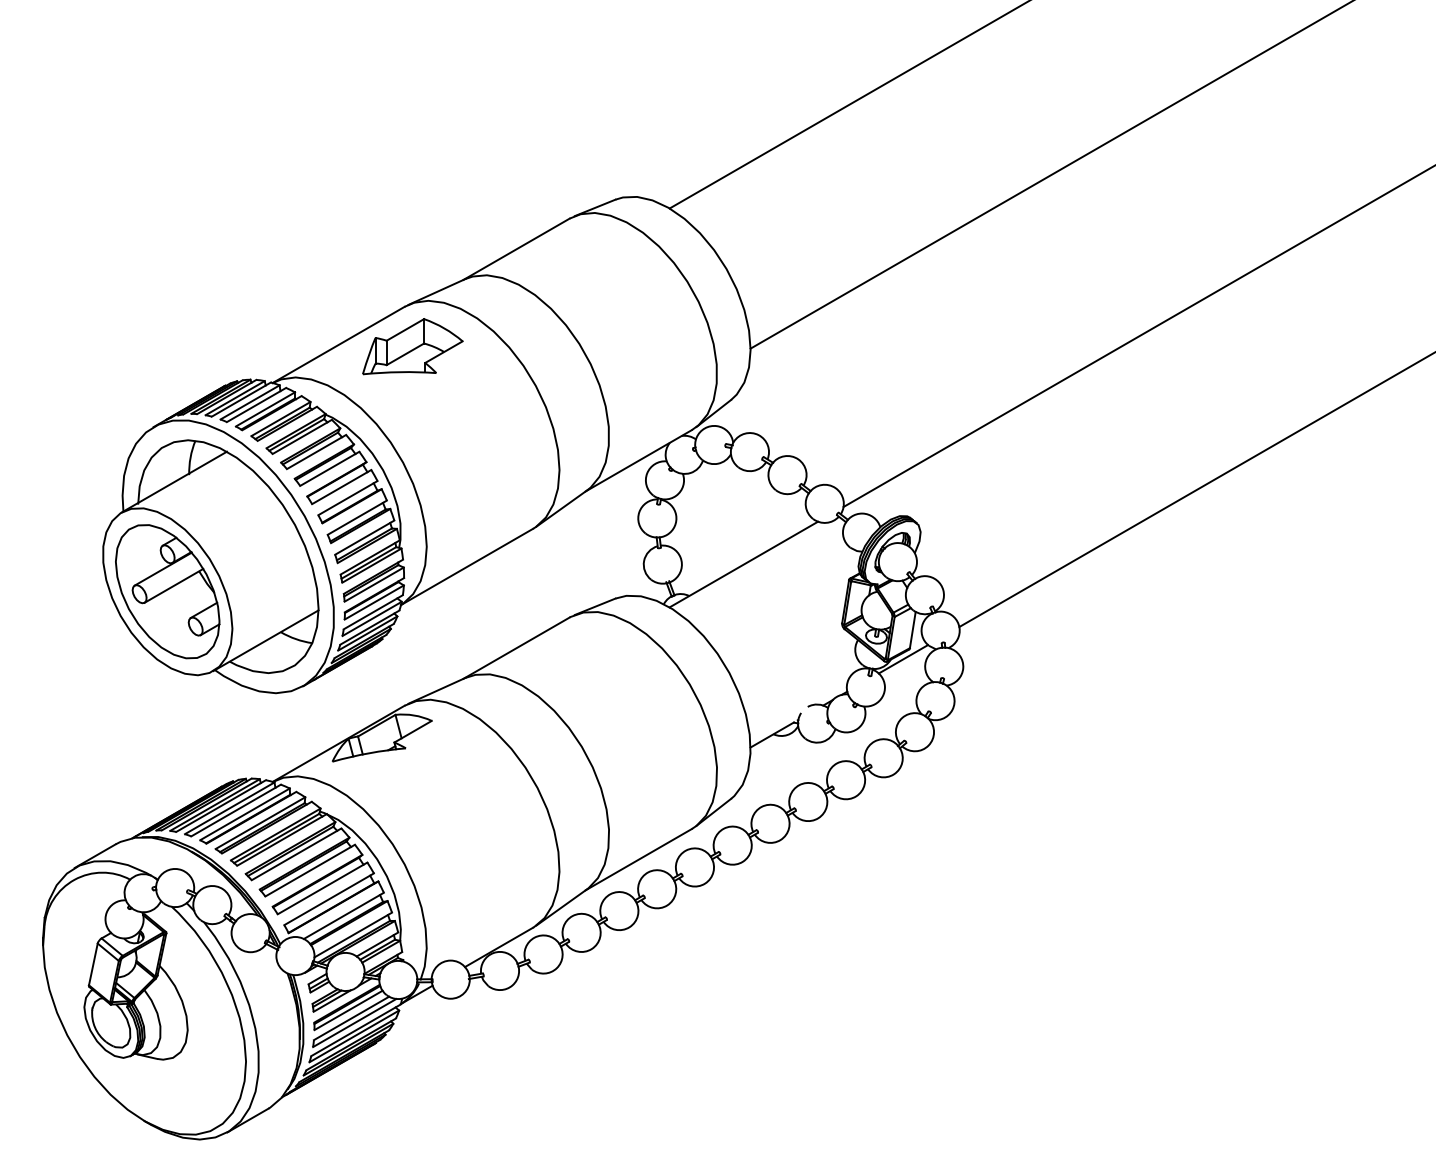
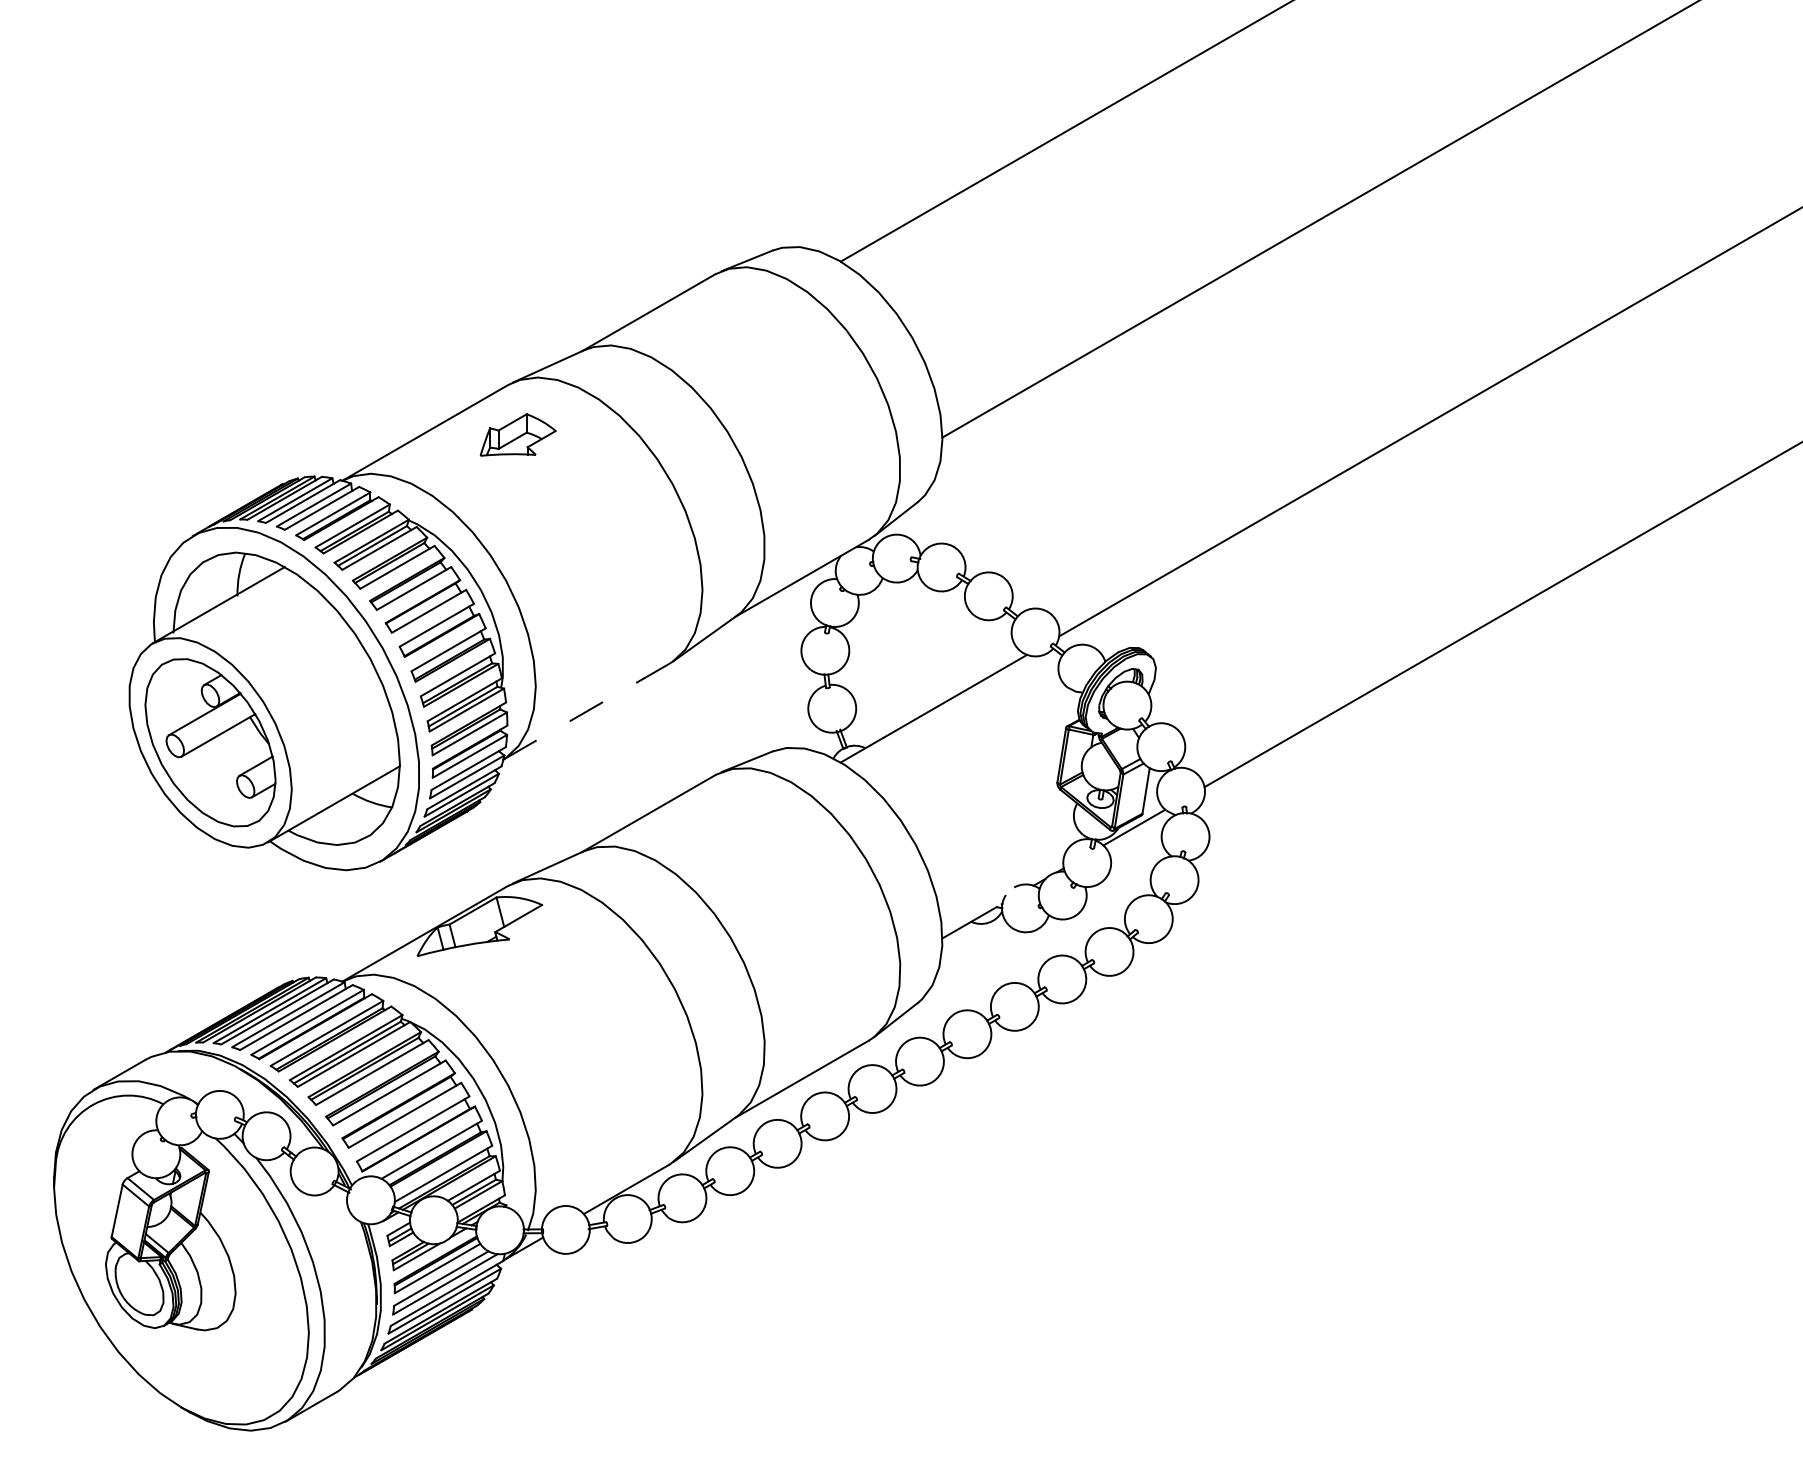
part: (412, 346) -> (517, 434), size x0.6
line: (467, 566) -> (586, 711), solid -> dashed

